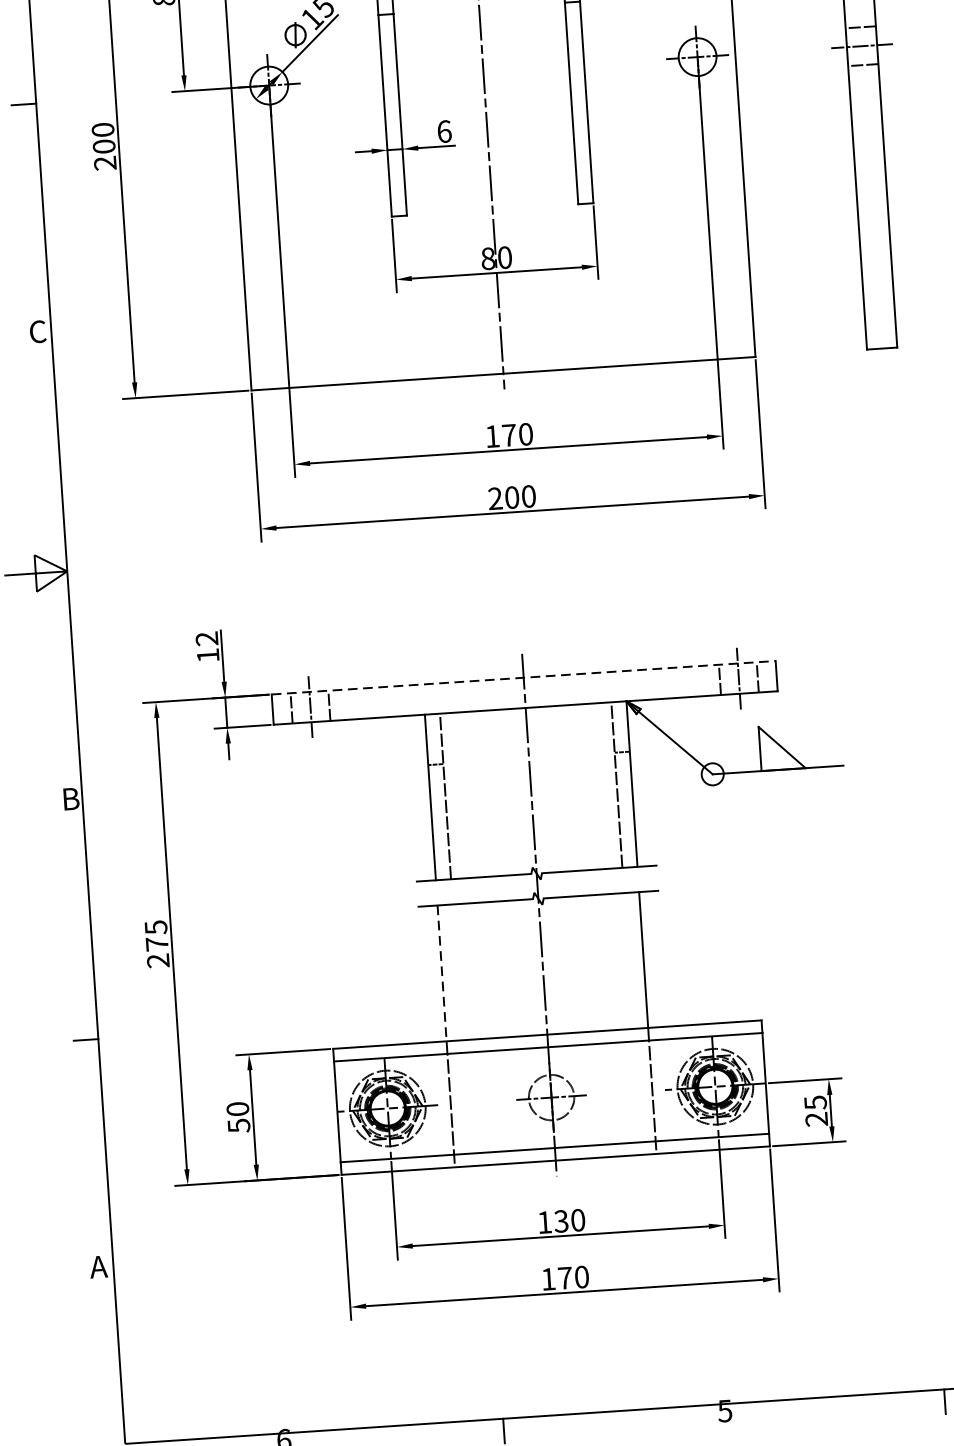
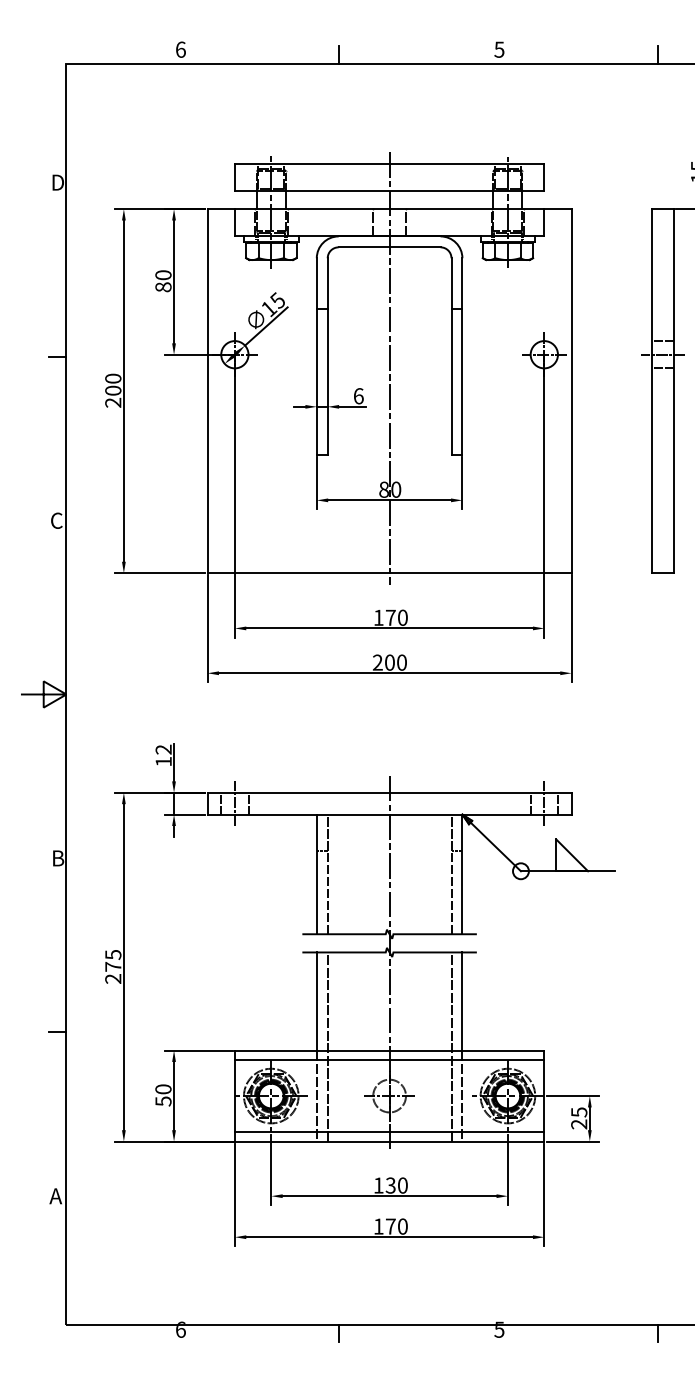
line: (524, 677) -> (390, 792), dashed -> solid
line: (441, 974) -> (316, 1002), dashed -> solid
line: (632, 1023) -> (451, 1046), added
line: (461, 1034) -> (327, 1046), added

